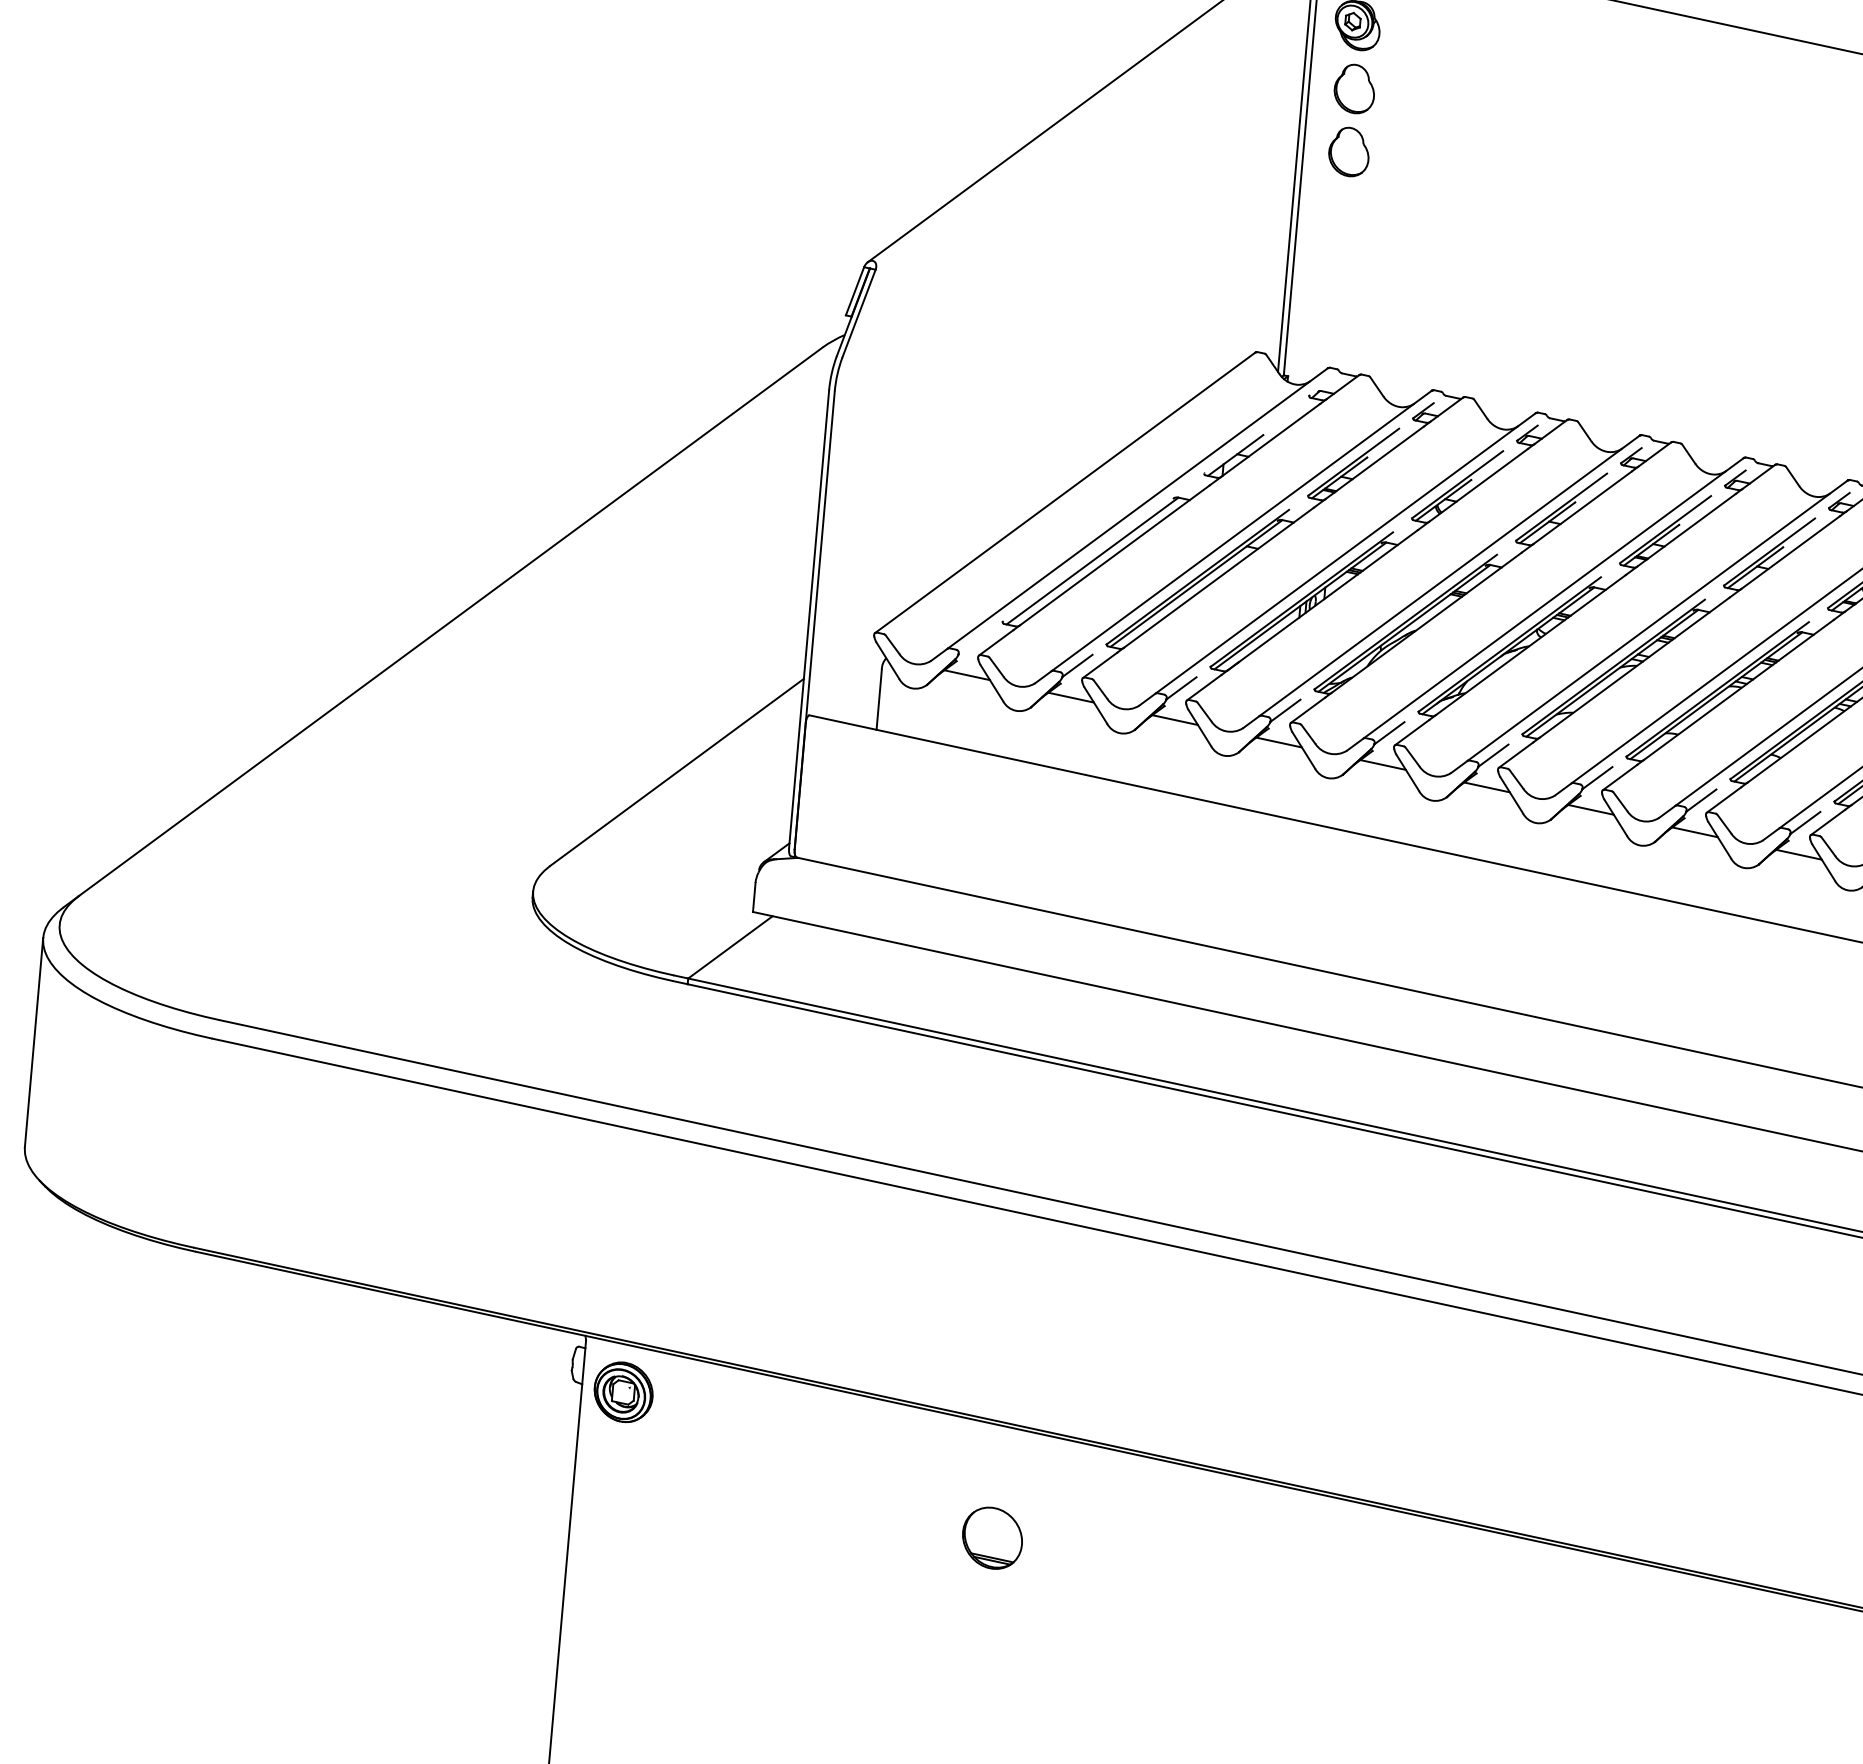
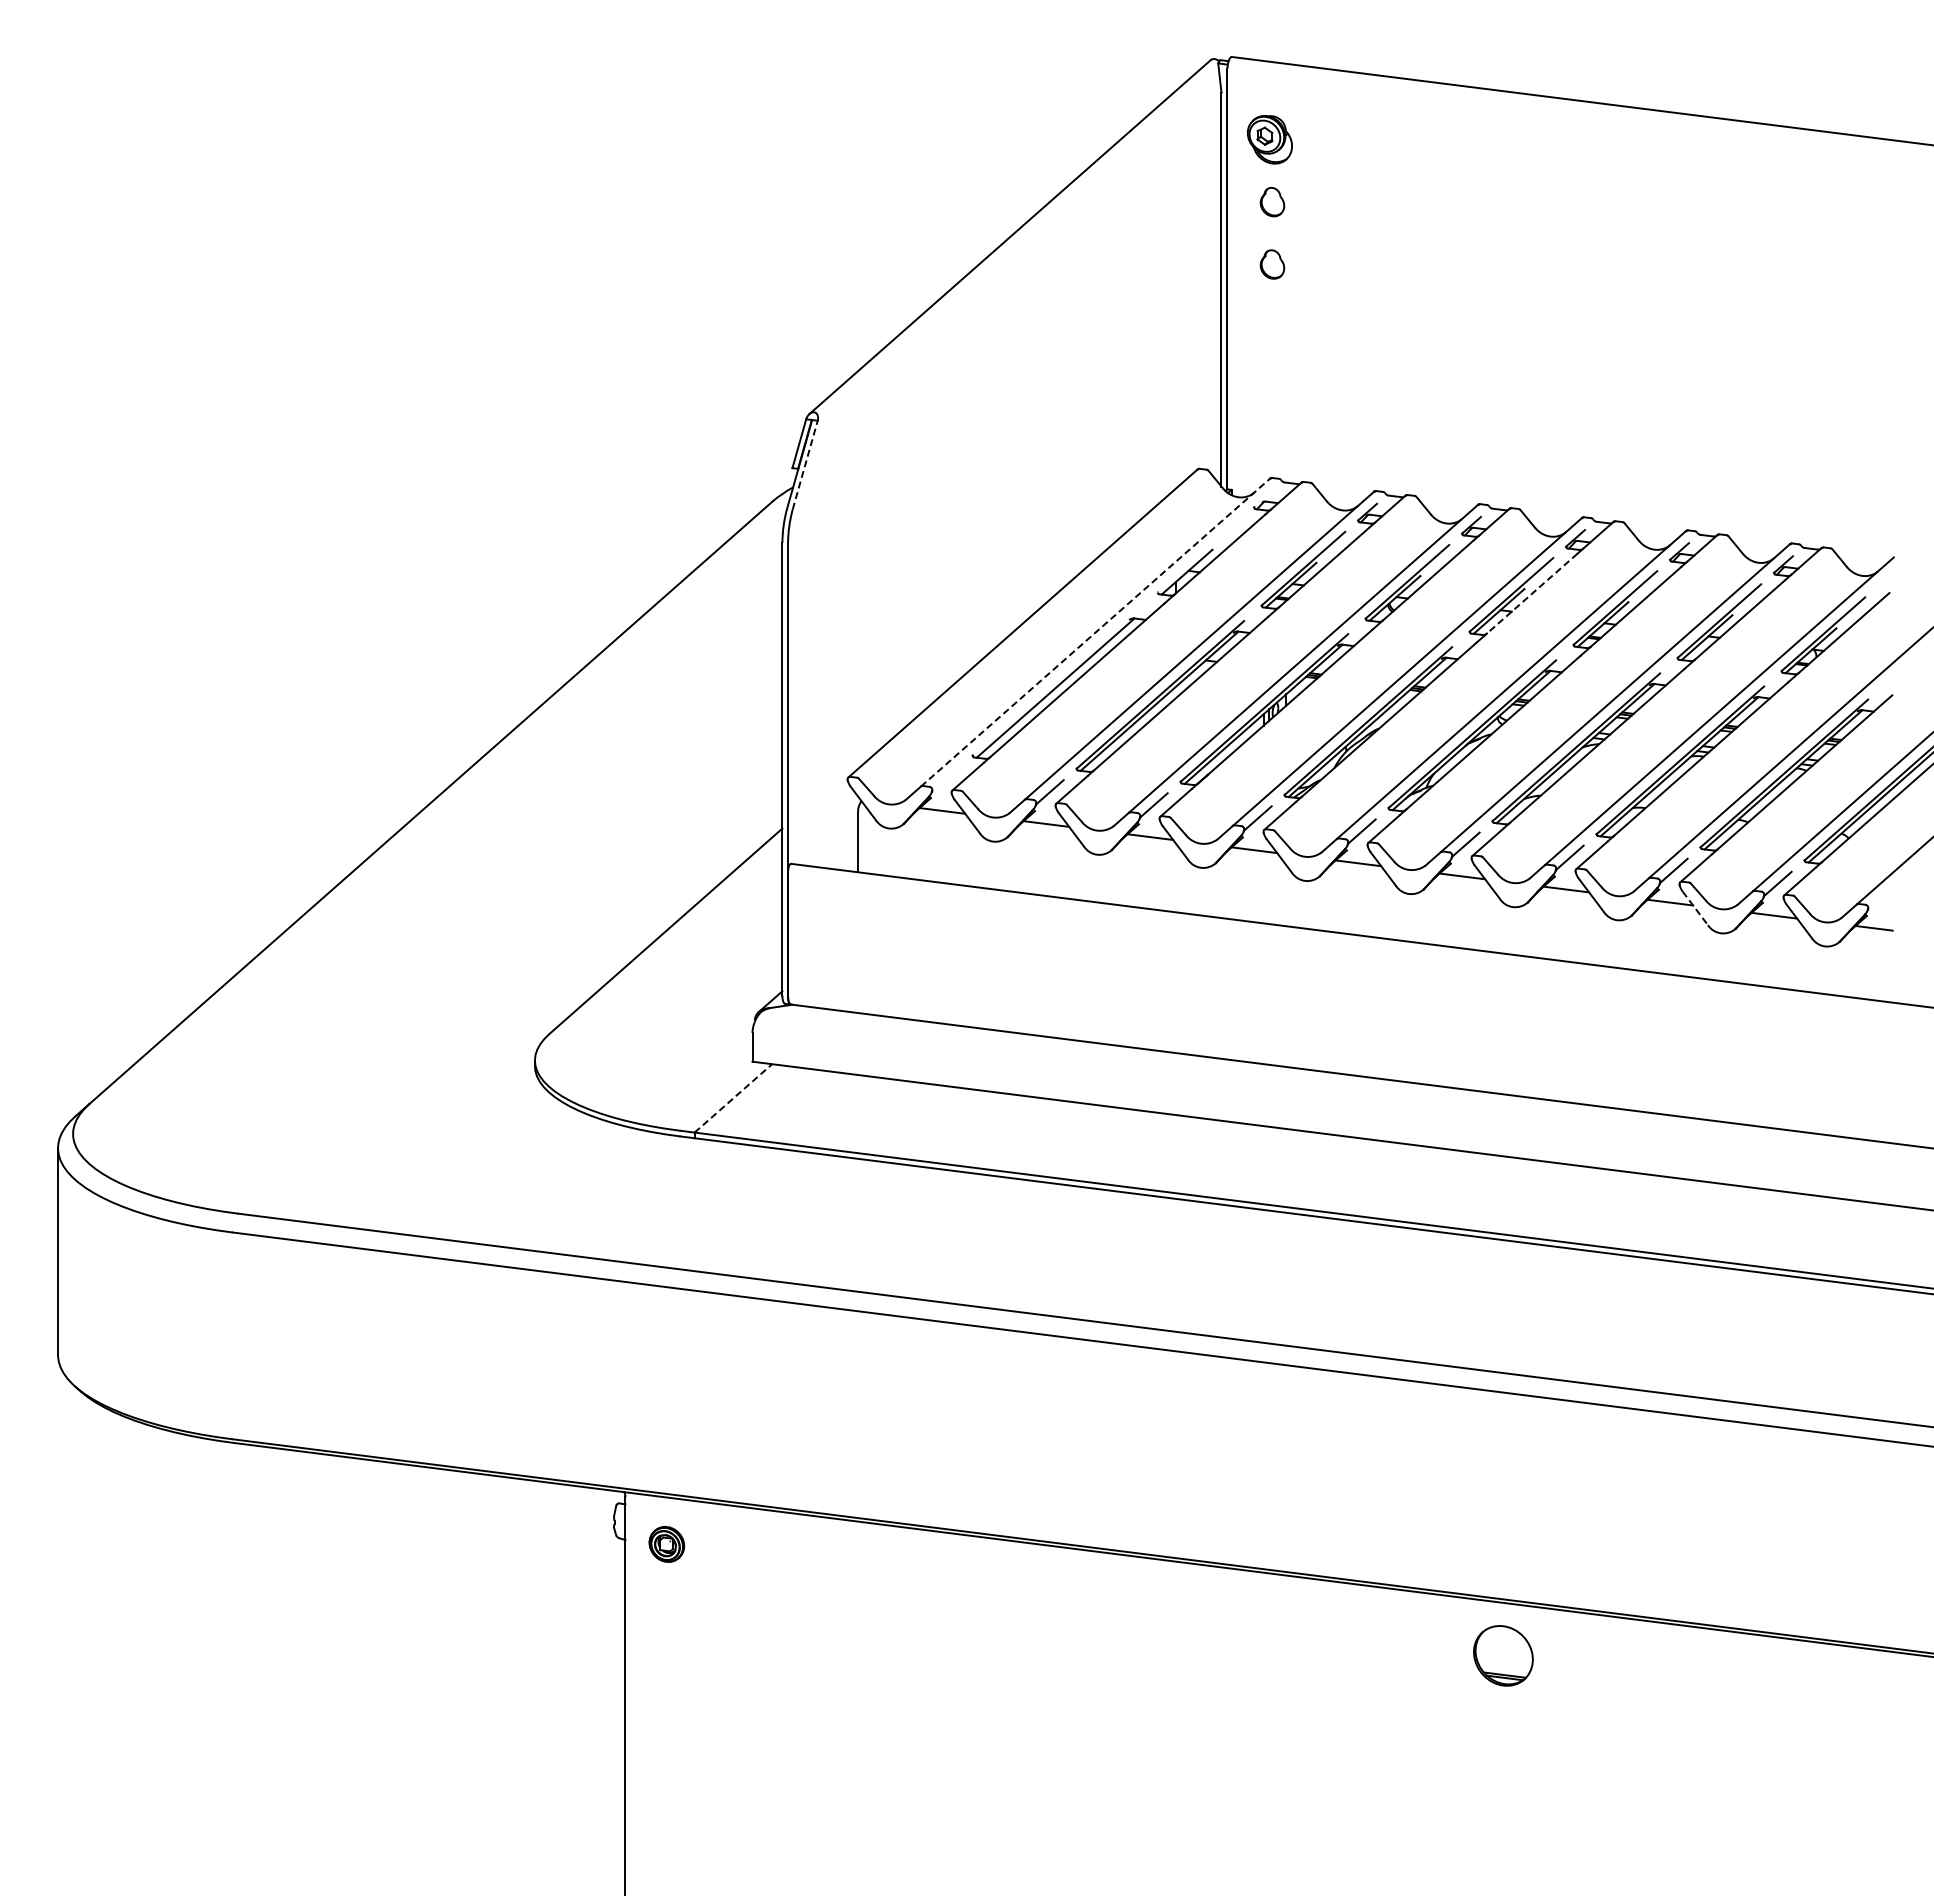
part: (1354, 88) -> (1272, 201), size x0.6
part: (1349, 151) -> (1272, 264), size x0.6
line: (859, 312) -> (805, 464), solid -> dashed
line: (1582, 507) -> (1531, 593), solid -> dashed
line: (1137, 508) -> (1095, 632), solid -> dashed
line: (1719, 840) -> (1695, 908), solid -> dashed
line: (730, 947) -> (733, 1098), solid -> dashed
part: (623, 1392) -> (666, 1544), size x0.6
part: (992, 1537) -> (1503, 1655), moved

